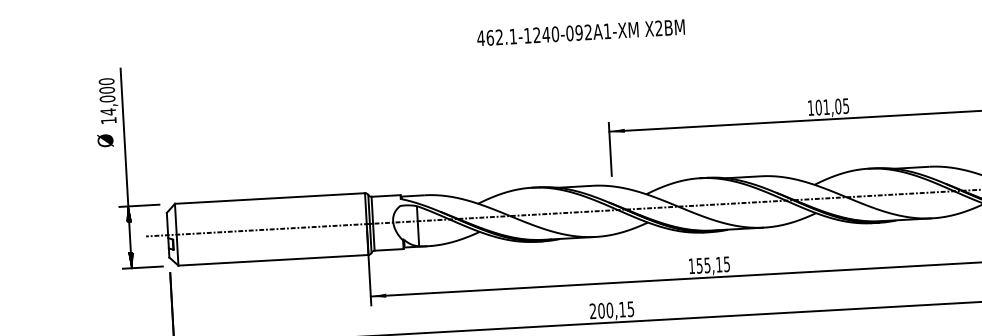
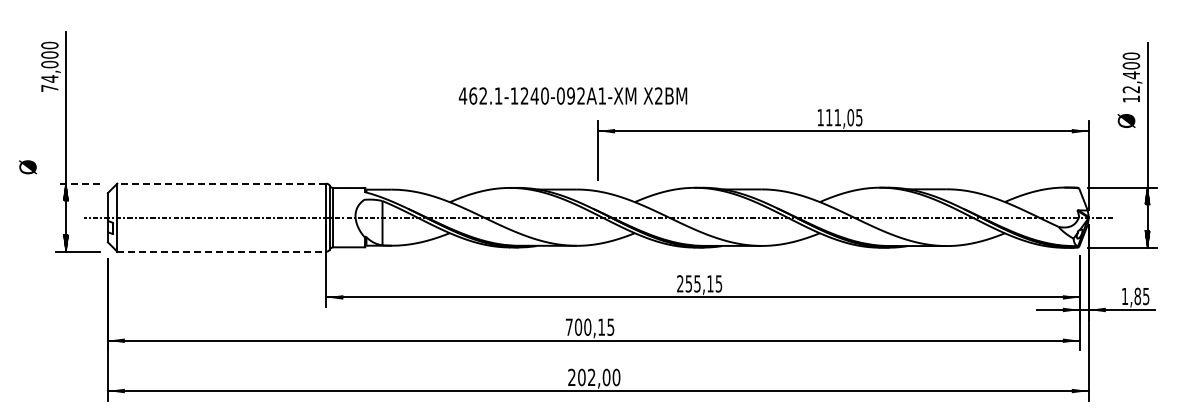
text: (580, 32) -> (572, 95), moved
text: (818, 107) -> (829, 117), 101,05 -> 111,05
text: (108, 120) -> (49, 88), 14,000 -> 74,000
text: (105, 140) -> (27, 167), moved
line: (269, 198) -> (221, 183), solid -> dashed
line: (139, 205) -> (78, 183), solid -> dashed
line: (273, 260) -> (221, 251), solid -> dashed
text: (691, 265) -> (680, 283), 155,15 -> 255,15
text: (592, 310) -> (568, 326), 200,15 -> 700,15

